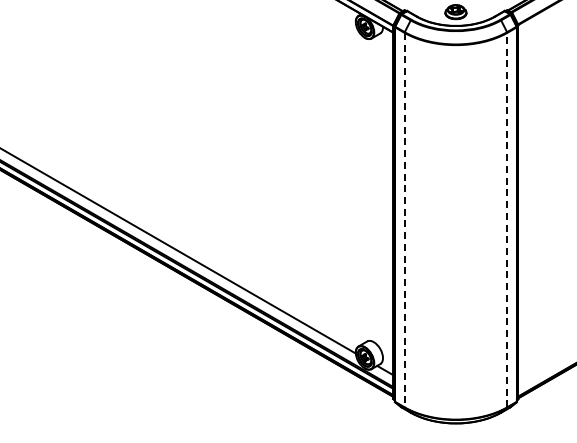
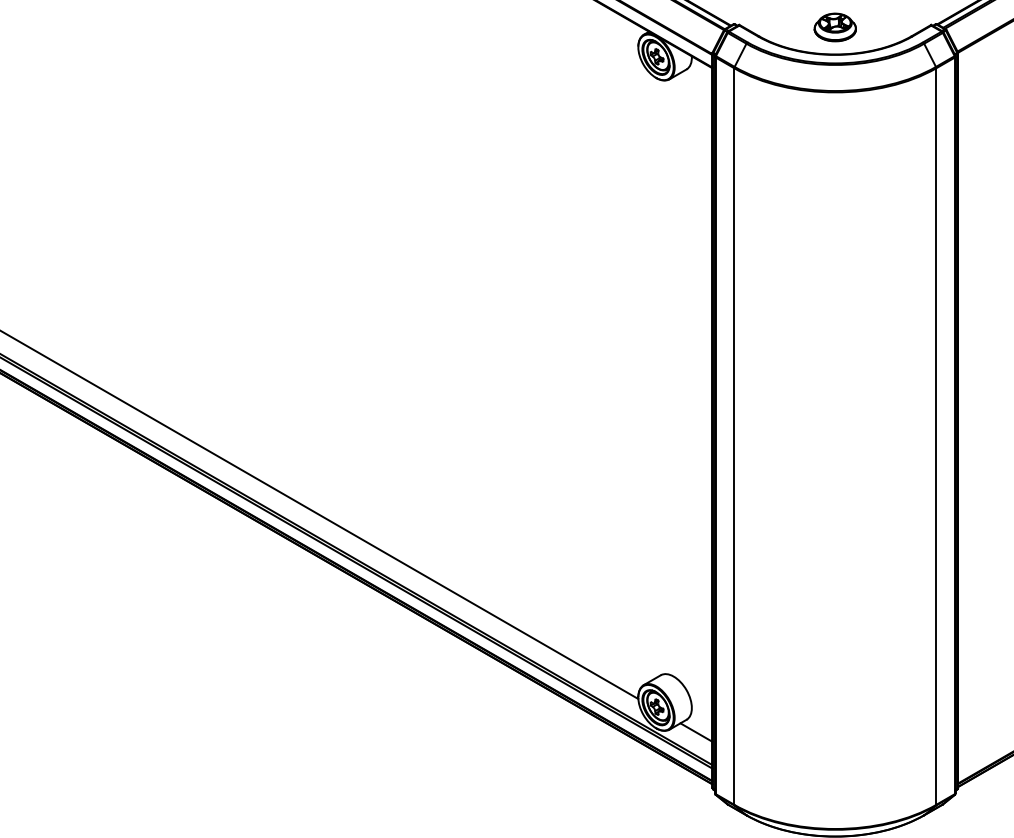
line: (507, 219) -> (936, 435), dashed -> solid
line: (404, 220) -> (734, 437), dashed -> solid

